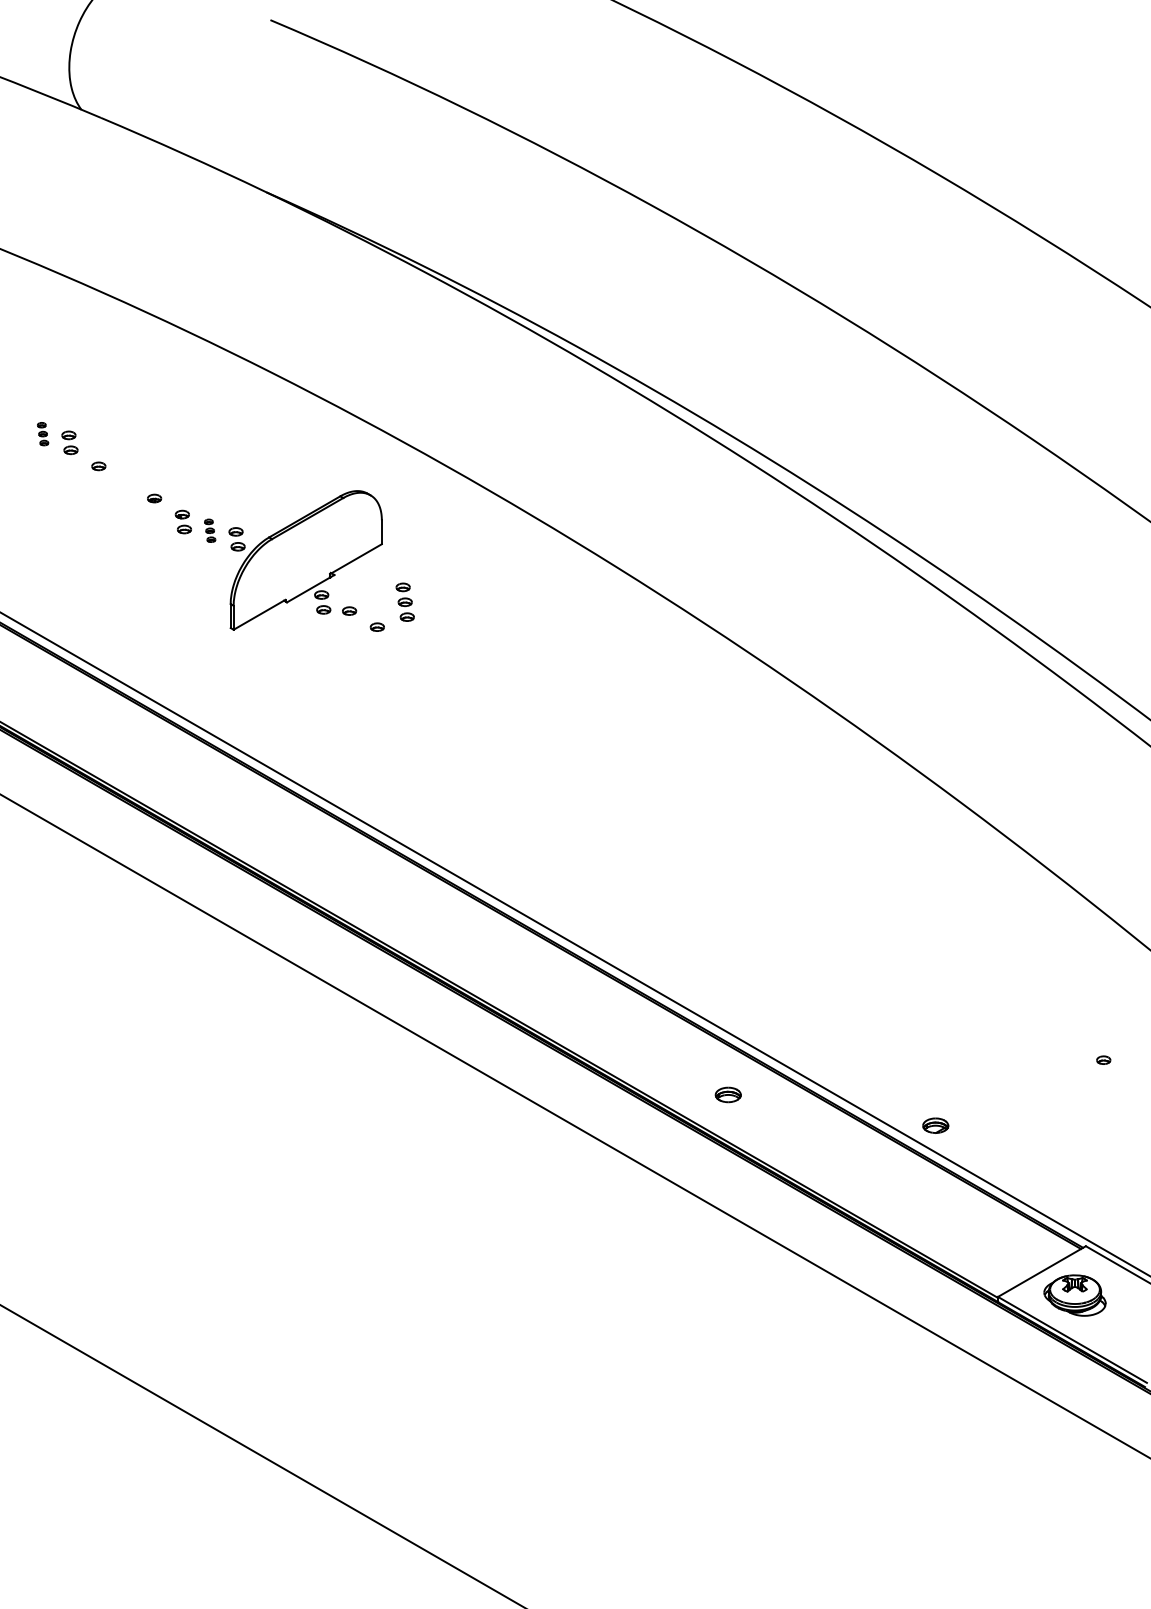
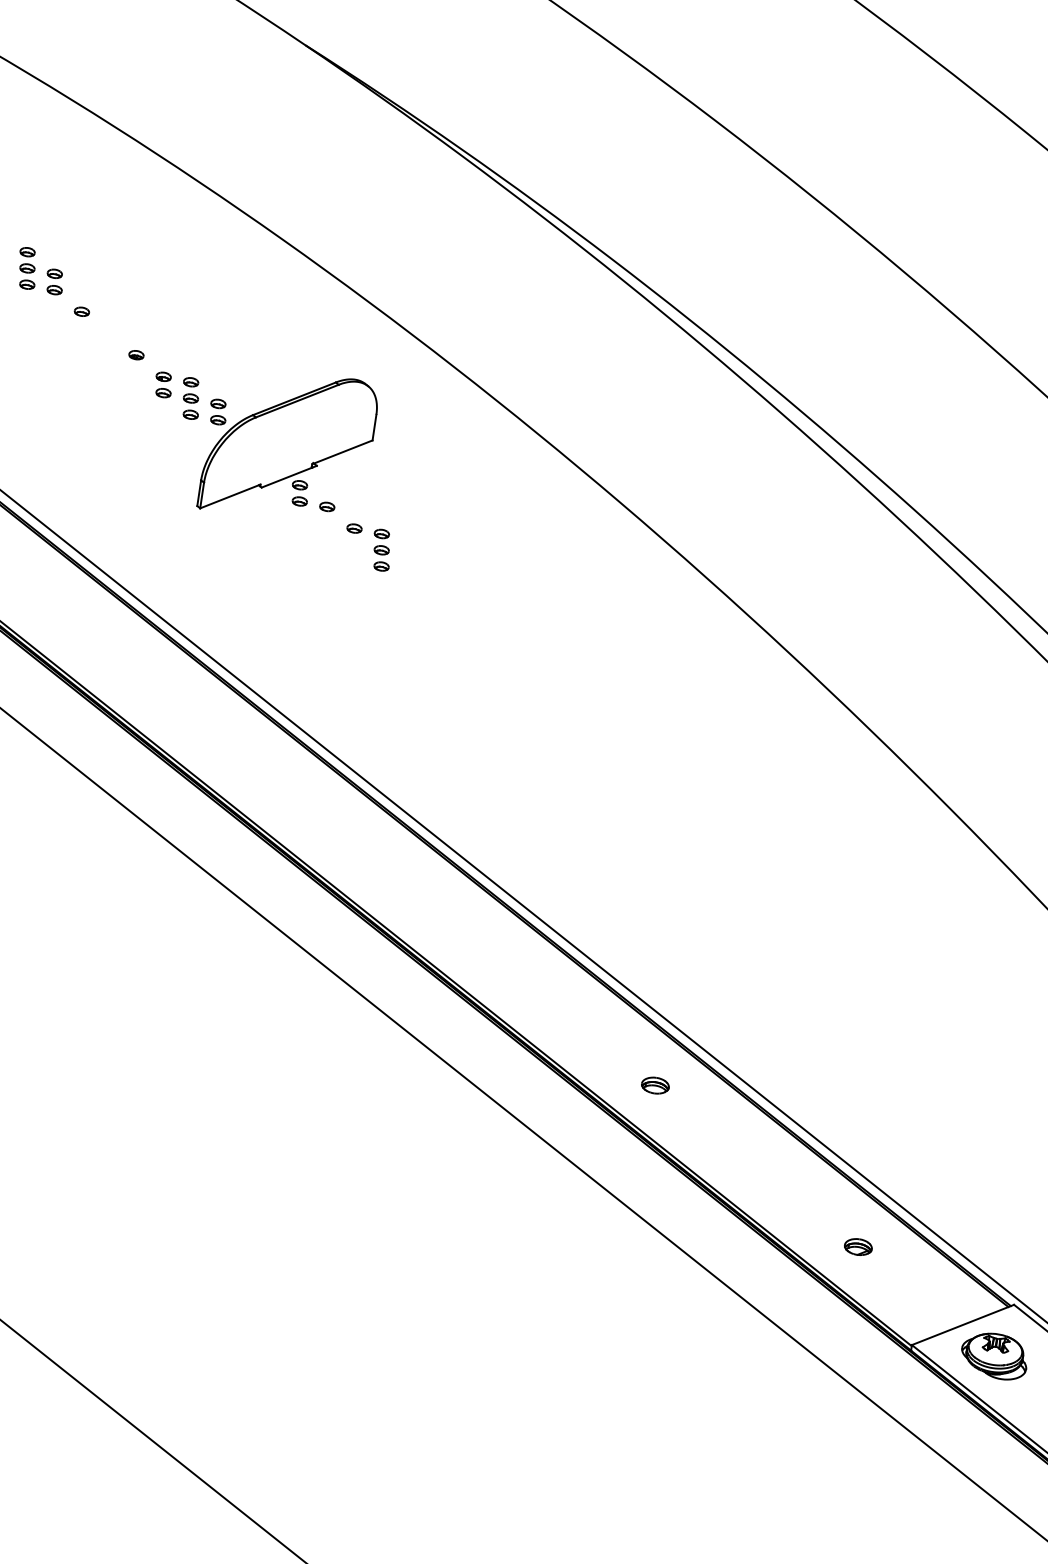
part: (42, 433) -> (26, 267), size x1.67
part: (209, 530) -> (190, 398), size x1.67
part: (404, 601) -> (381, 549), moved
part: (935, 1125) -> (858, 1246), moved

